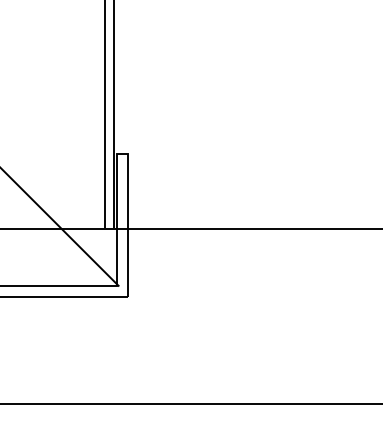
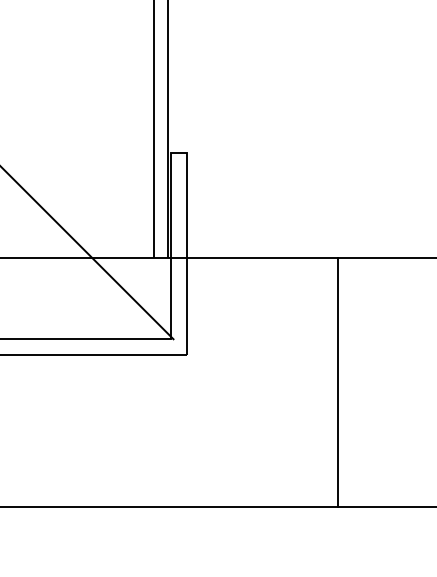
line: (234, 315) -> (337, 381), added

